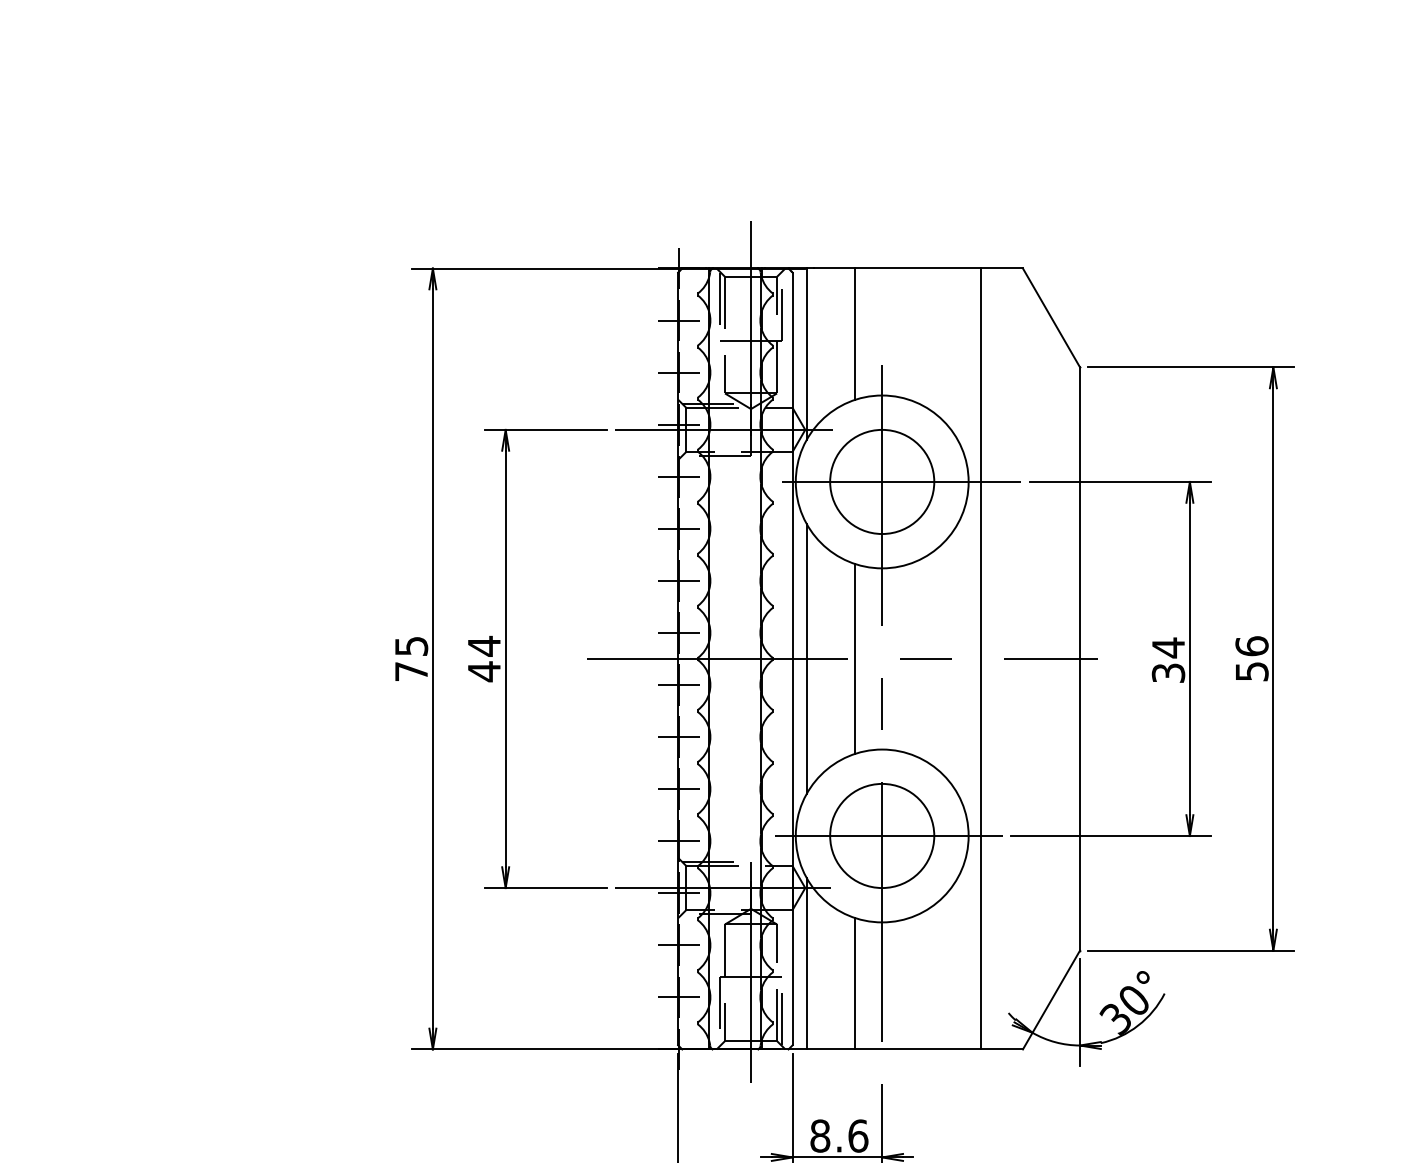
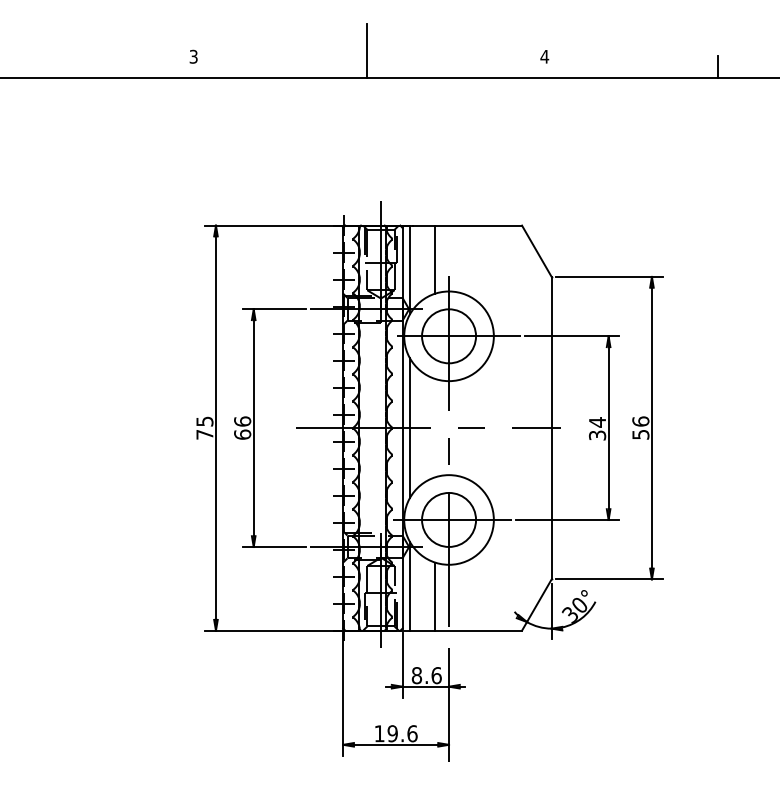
line: (856, 657) -> (435, 427), removed
line: (981, 657) -> (500, 427), removed
text: (484, 659) -> (242, 428), 44 -> 66

